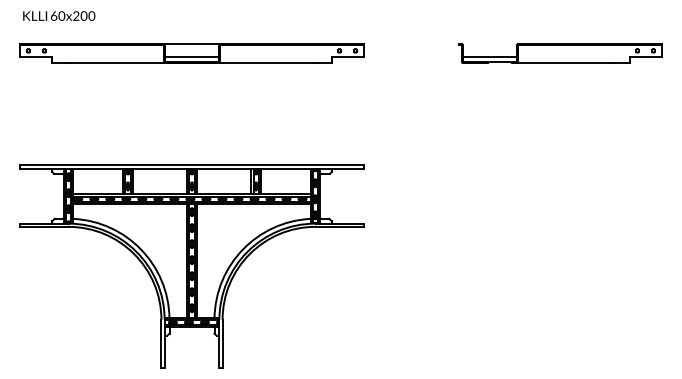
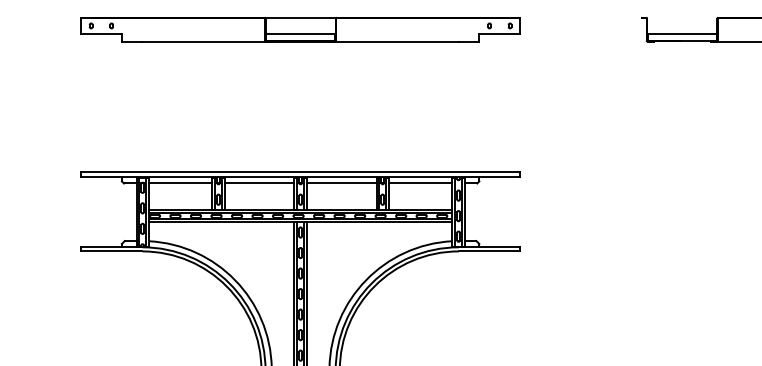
line: (98, 173) -> (180, 183), added
line: (159, 173) -> (258, 183), added
line: (223, 173) -> (340, 183), added
line: (285, 173) -> (420, 183), added

